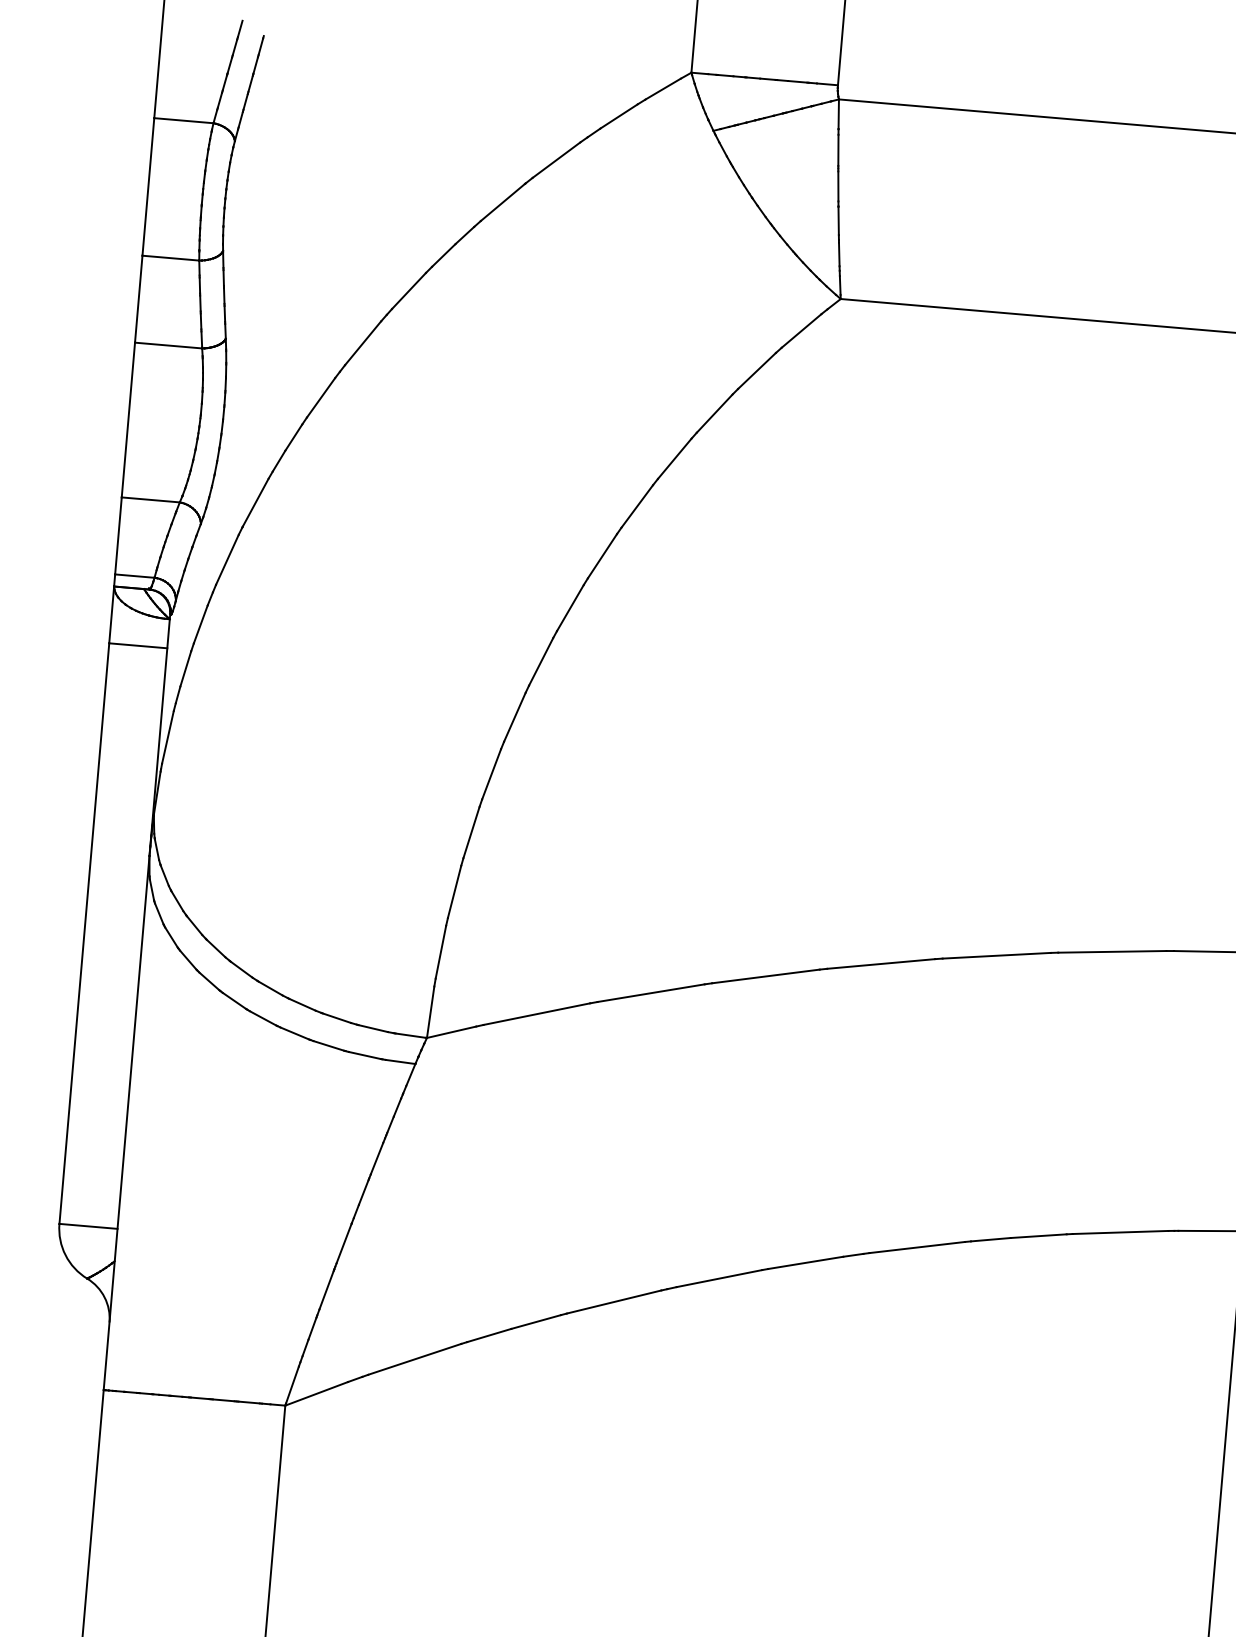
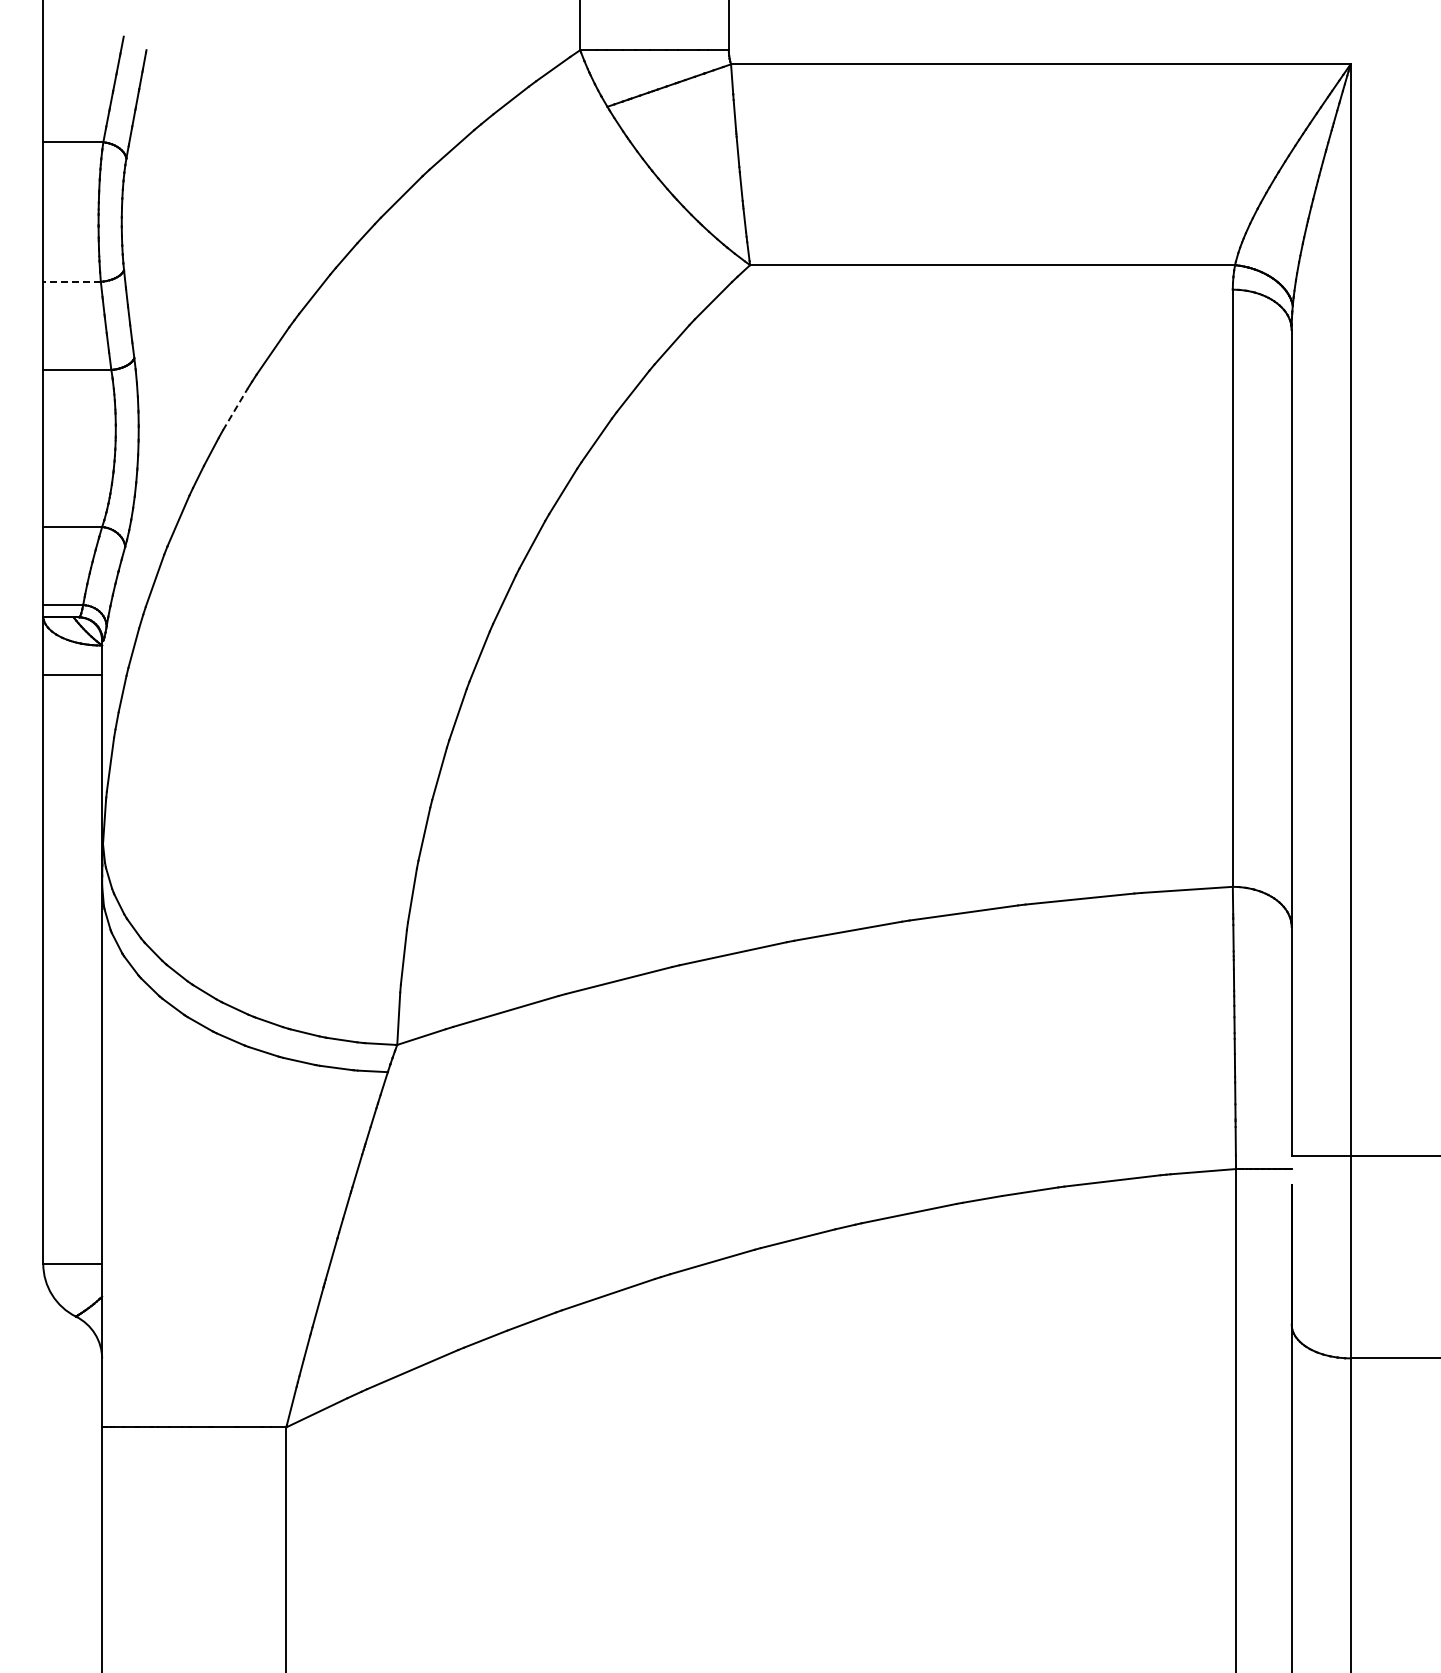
line: (171, 257) -> (72, 281), solid -> dashed
line: (321, 397) -> (235, 409), solid -> dashed

